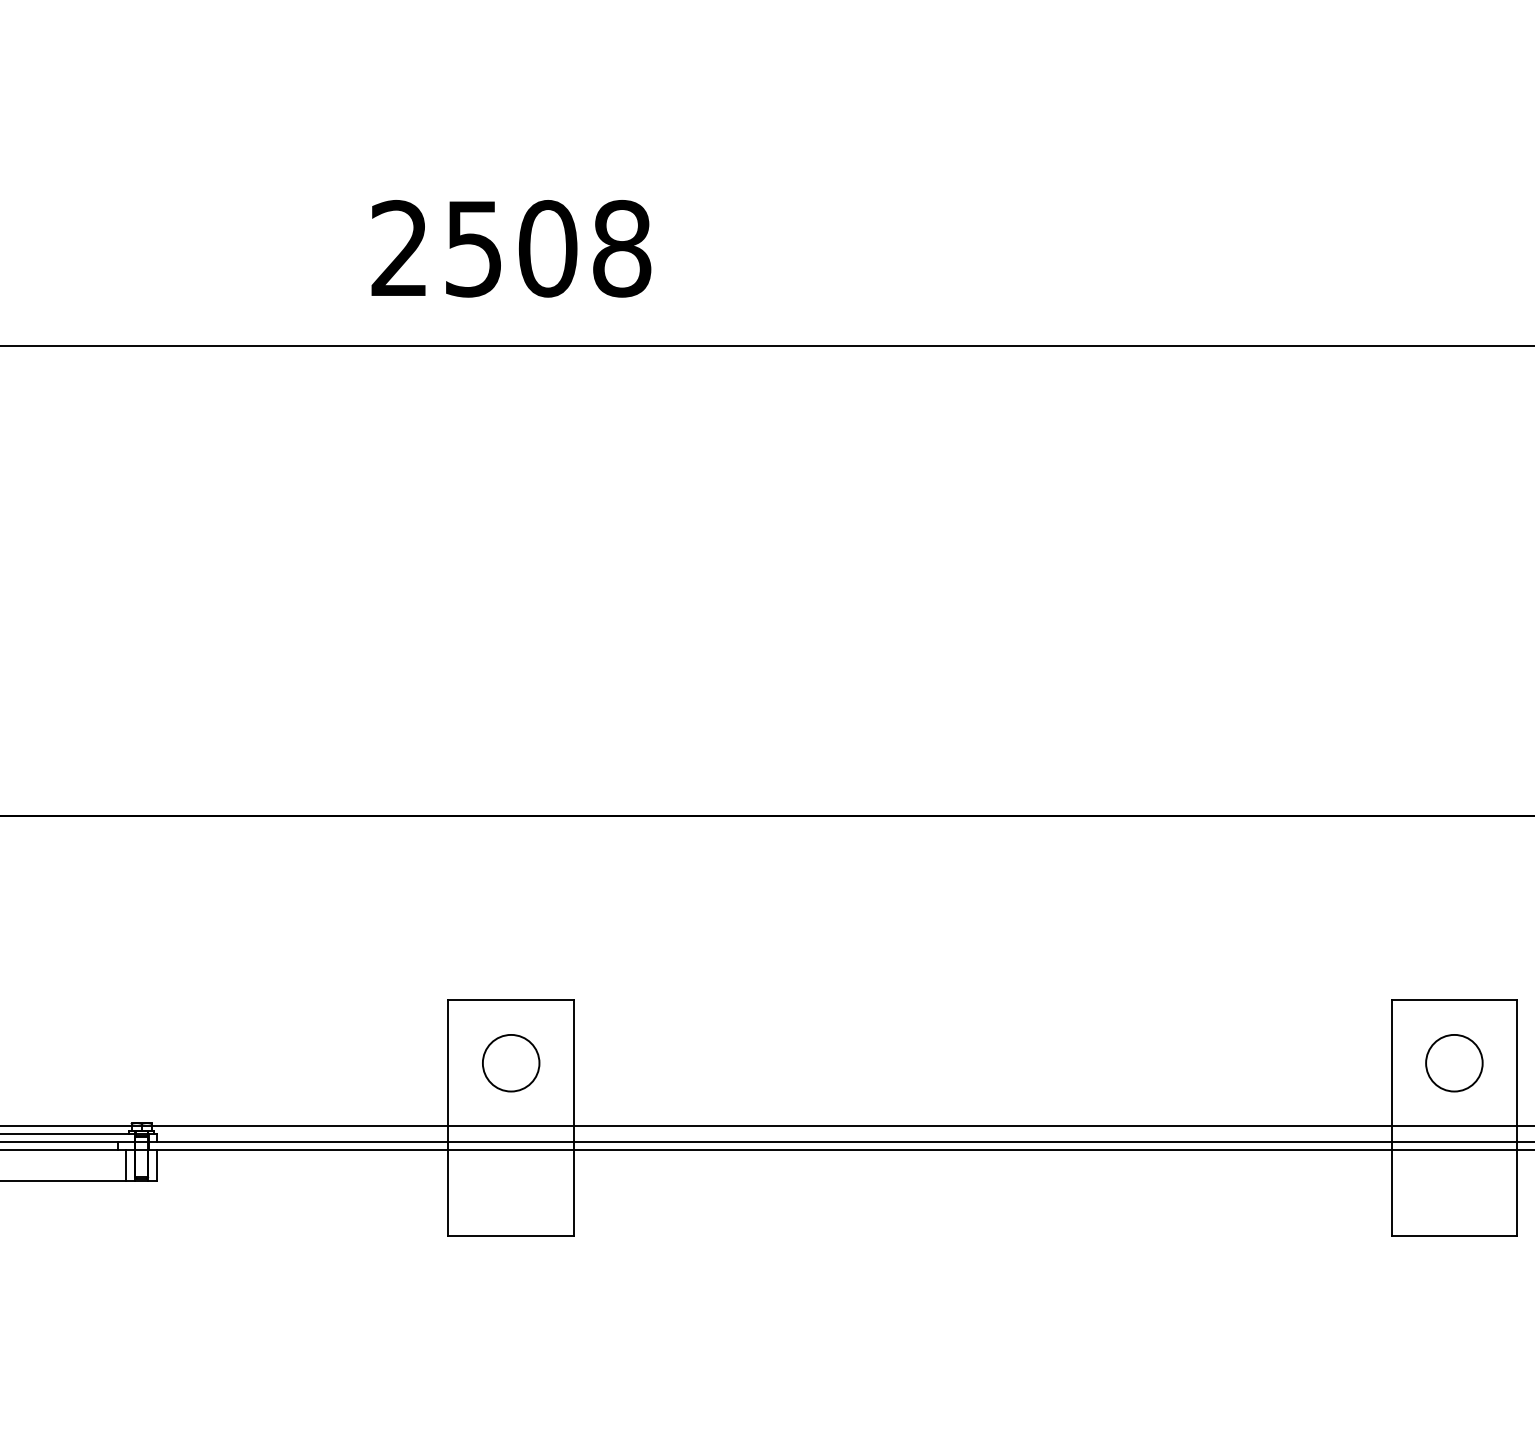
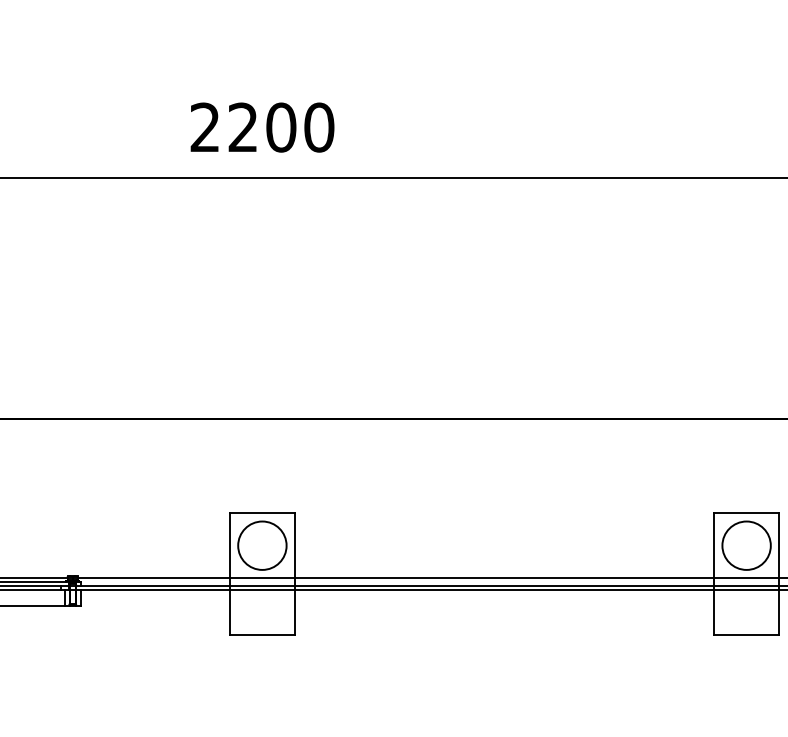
text: (548, 248) -> (281, 127), 2508 -> 2200
circle: (511, 1062) -> (262, 545), size x1.67
circle: (1454, 1062) -> (746, 545), size x1.67

